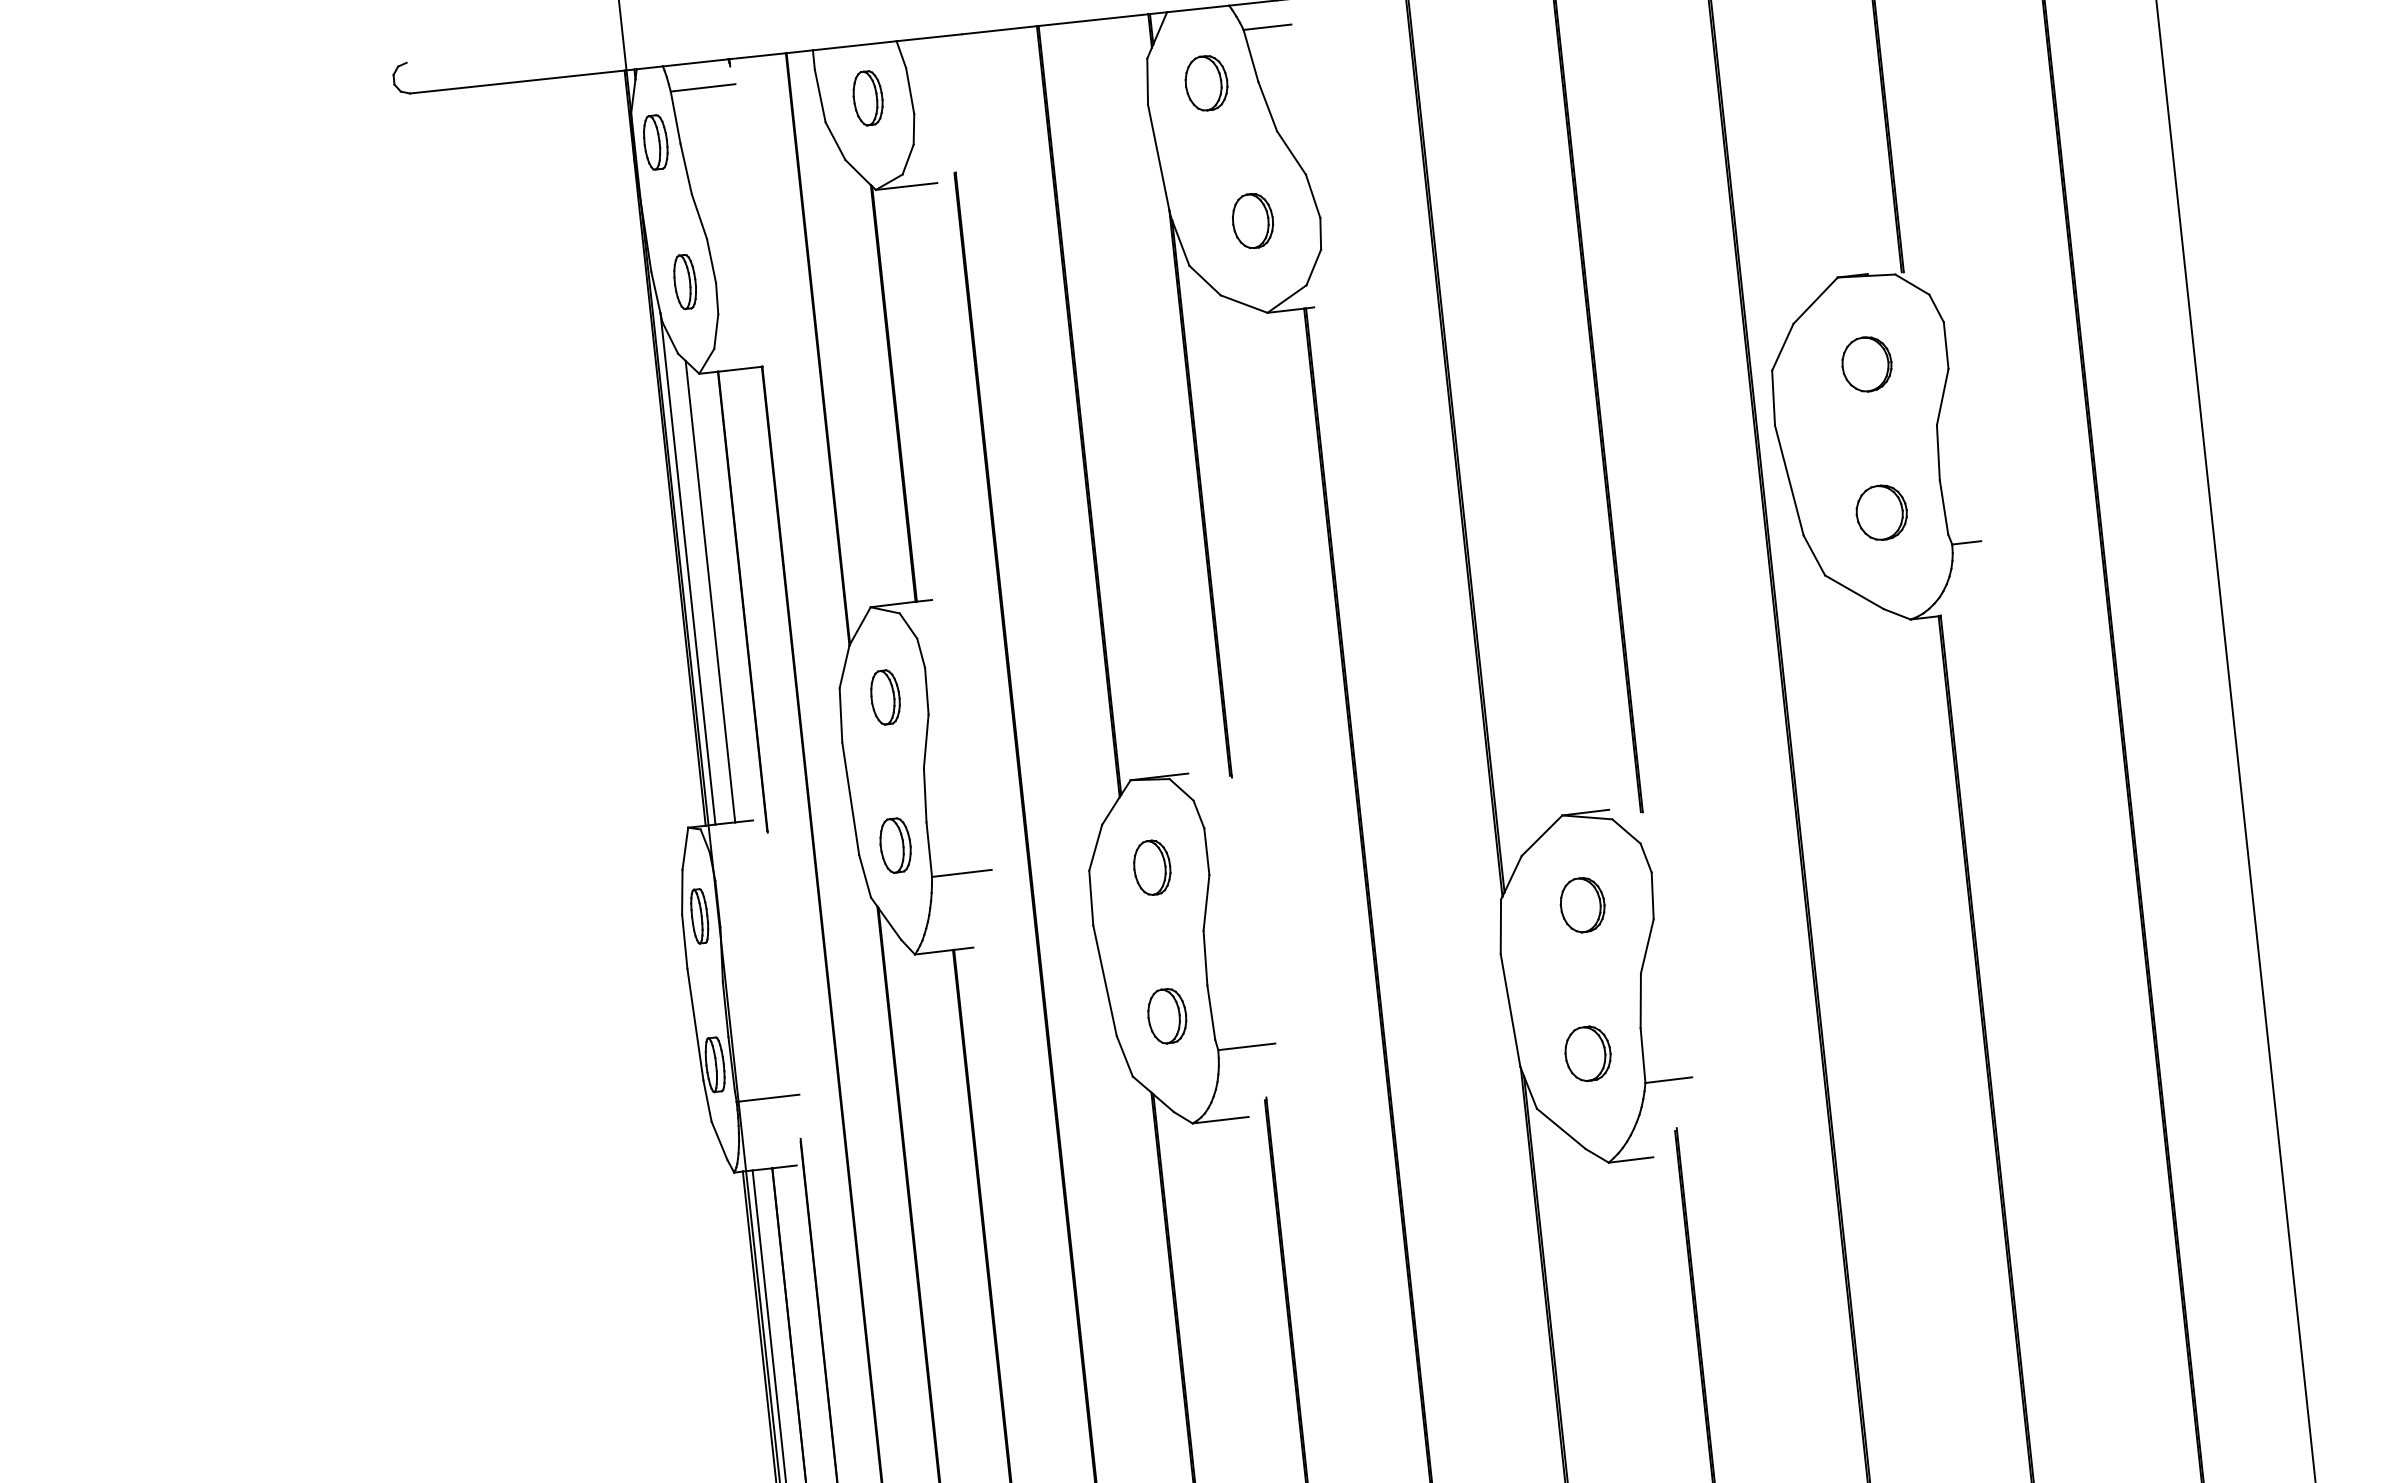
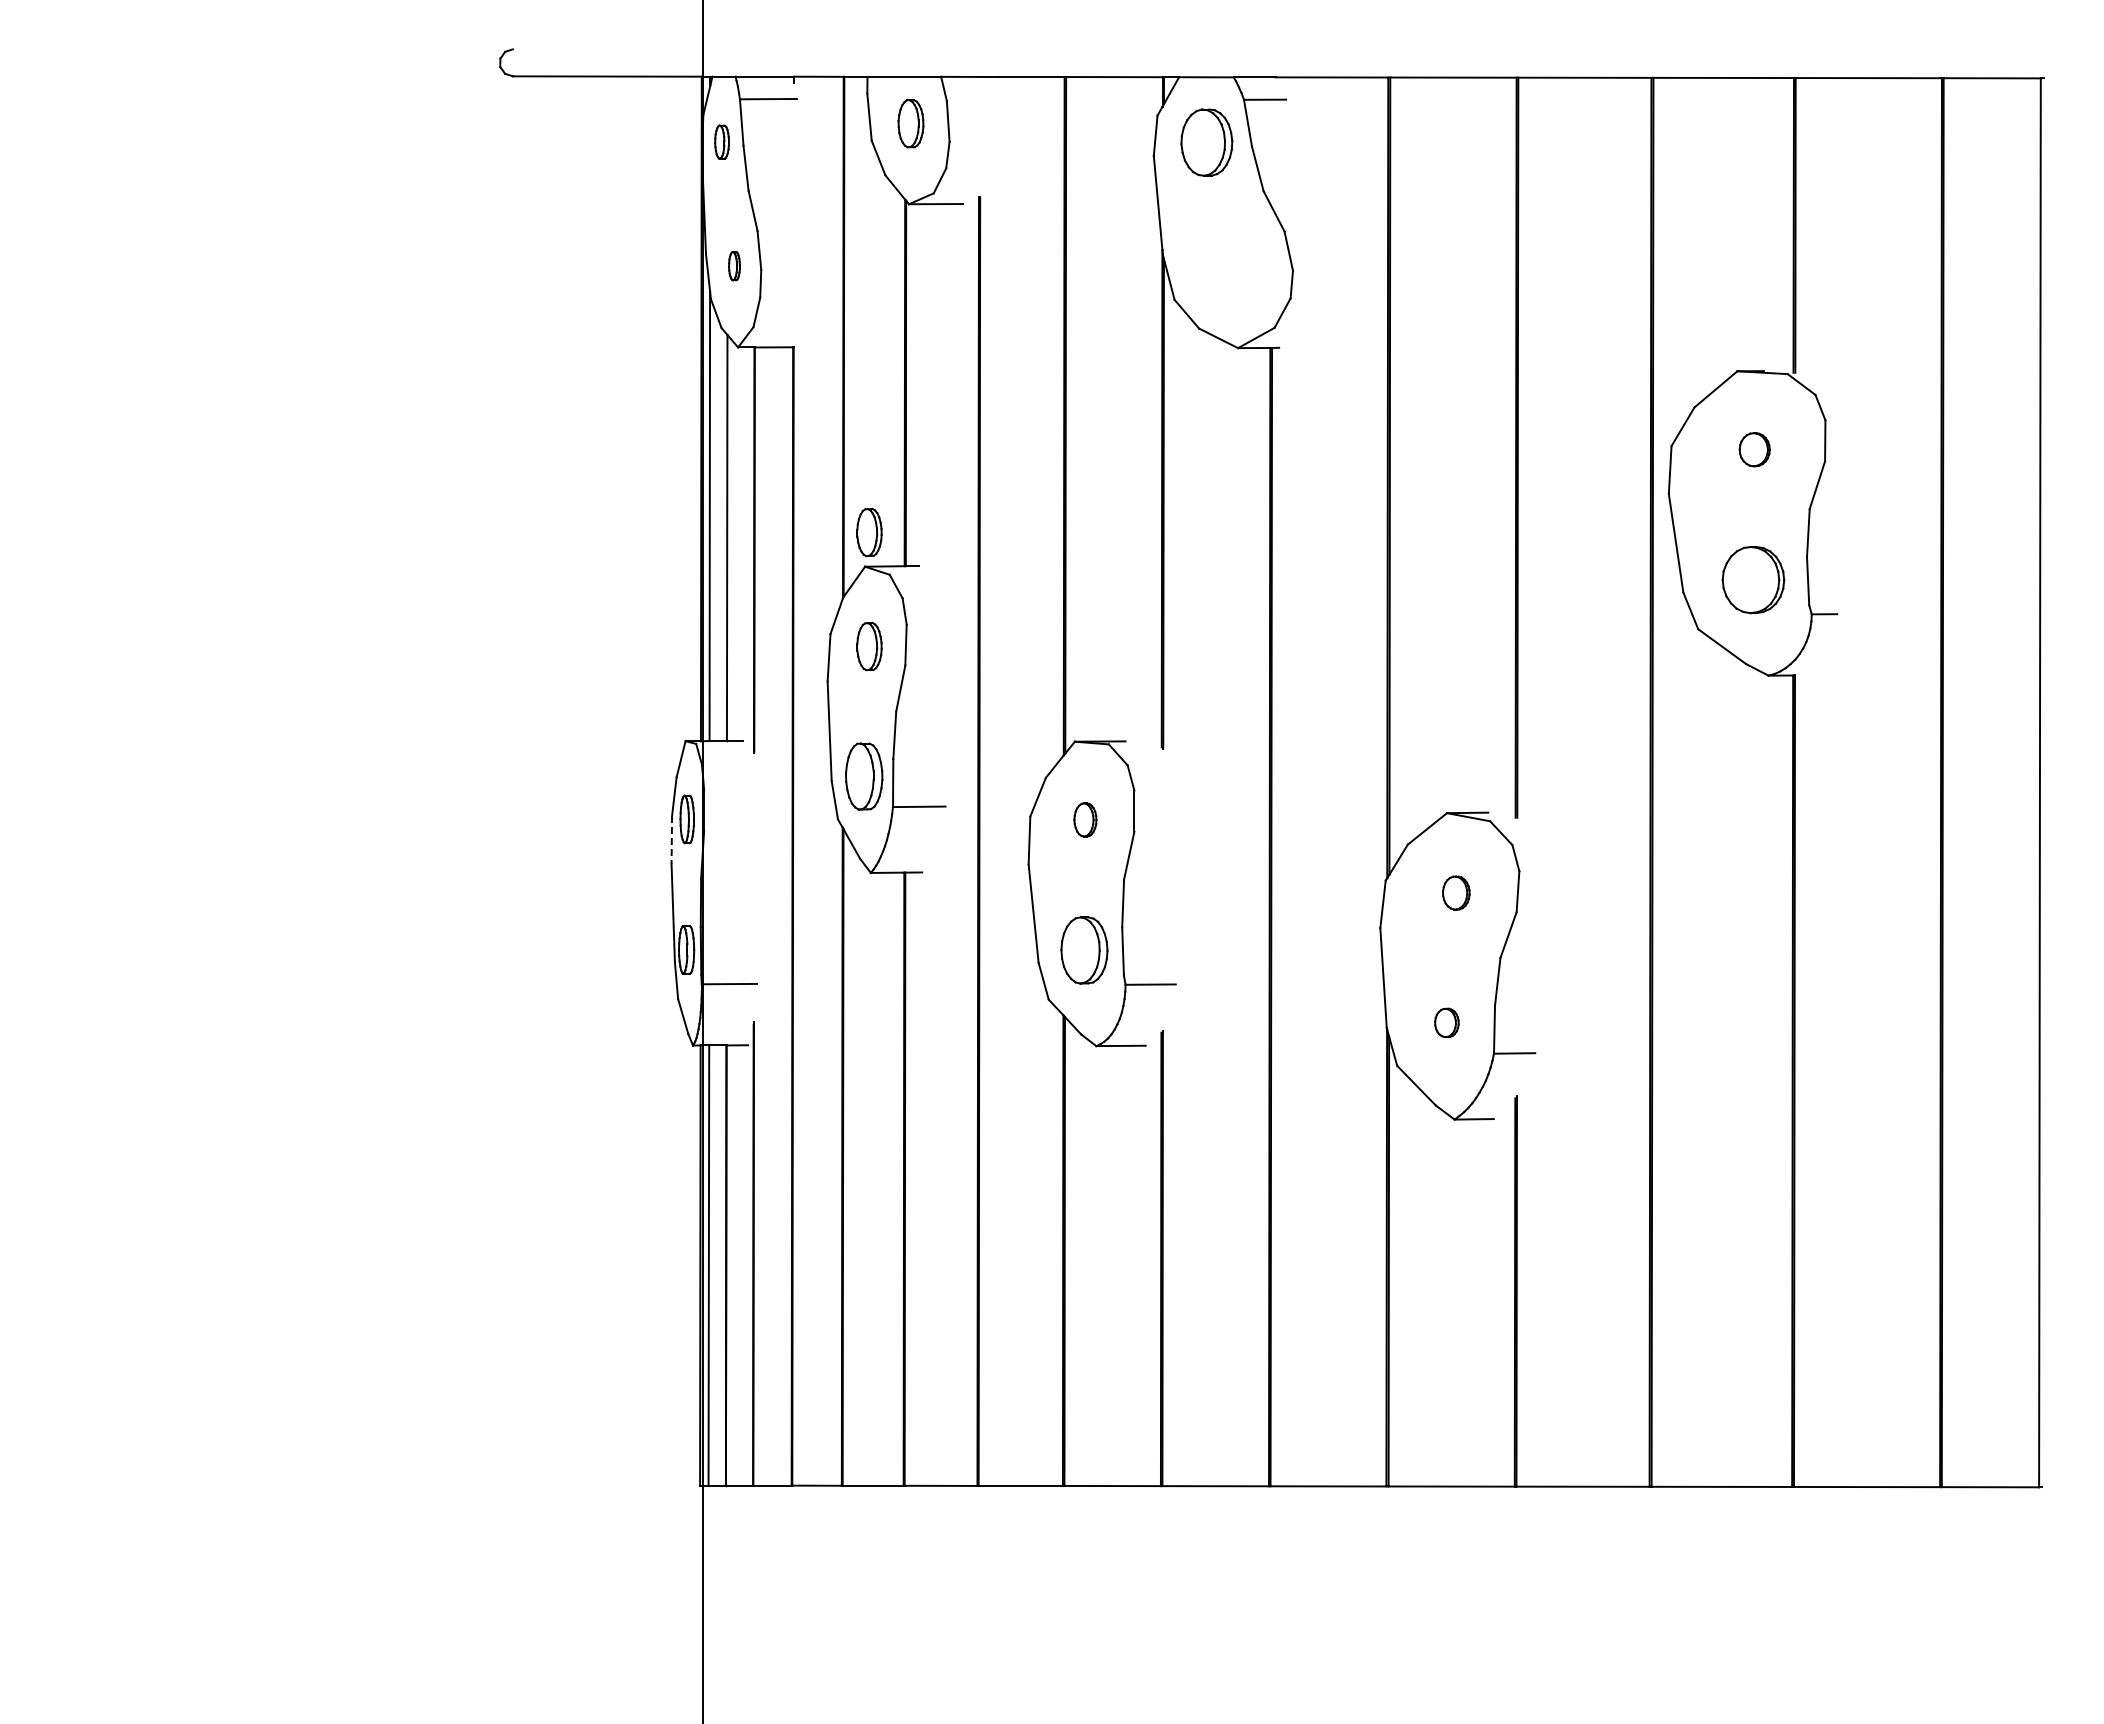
part: (1206, 83) -> (1206, 142), size x1.4
part: (655, 141) -> (721, 141), size x0.7
part: (1252, 220) -> (1233, 266), removed
part: (685, 281) -> (734, 265), size x0.6
part: (1866, 364) -> (1754, 449), size x0.7
part: (1881, 512) -> (1753, 579), size x1.4
part: (871, 567) -> (869, 532), added
part: (895, 844) -> (864, 775), size x1.4
part: (1152, 867) -> (1085, 819), size x0.7
part: (1582, 904) -> (1456, 892), size x0.7
line: (684, 942) -> (671, 840), solid -> dashed
part: (1167, 1016) -> (1084, 950), size x1.4
part: (1587, 1053) -> (1446, 1022), size x0.6

